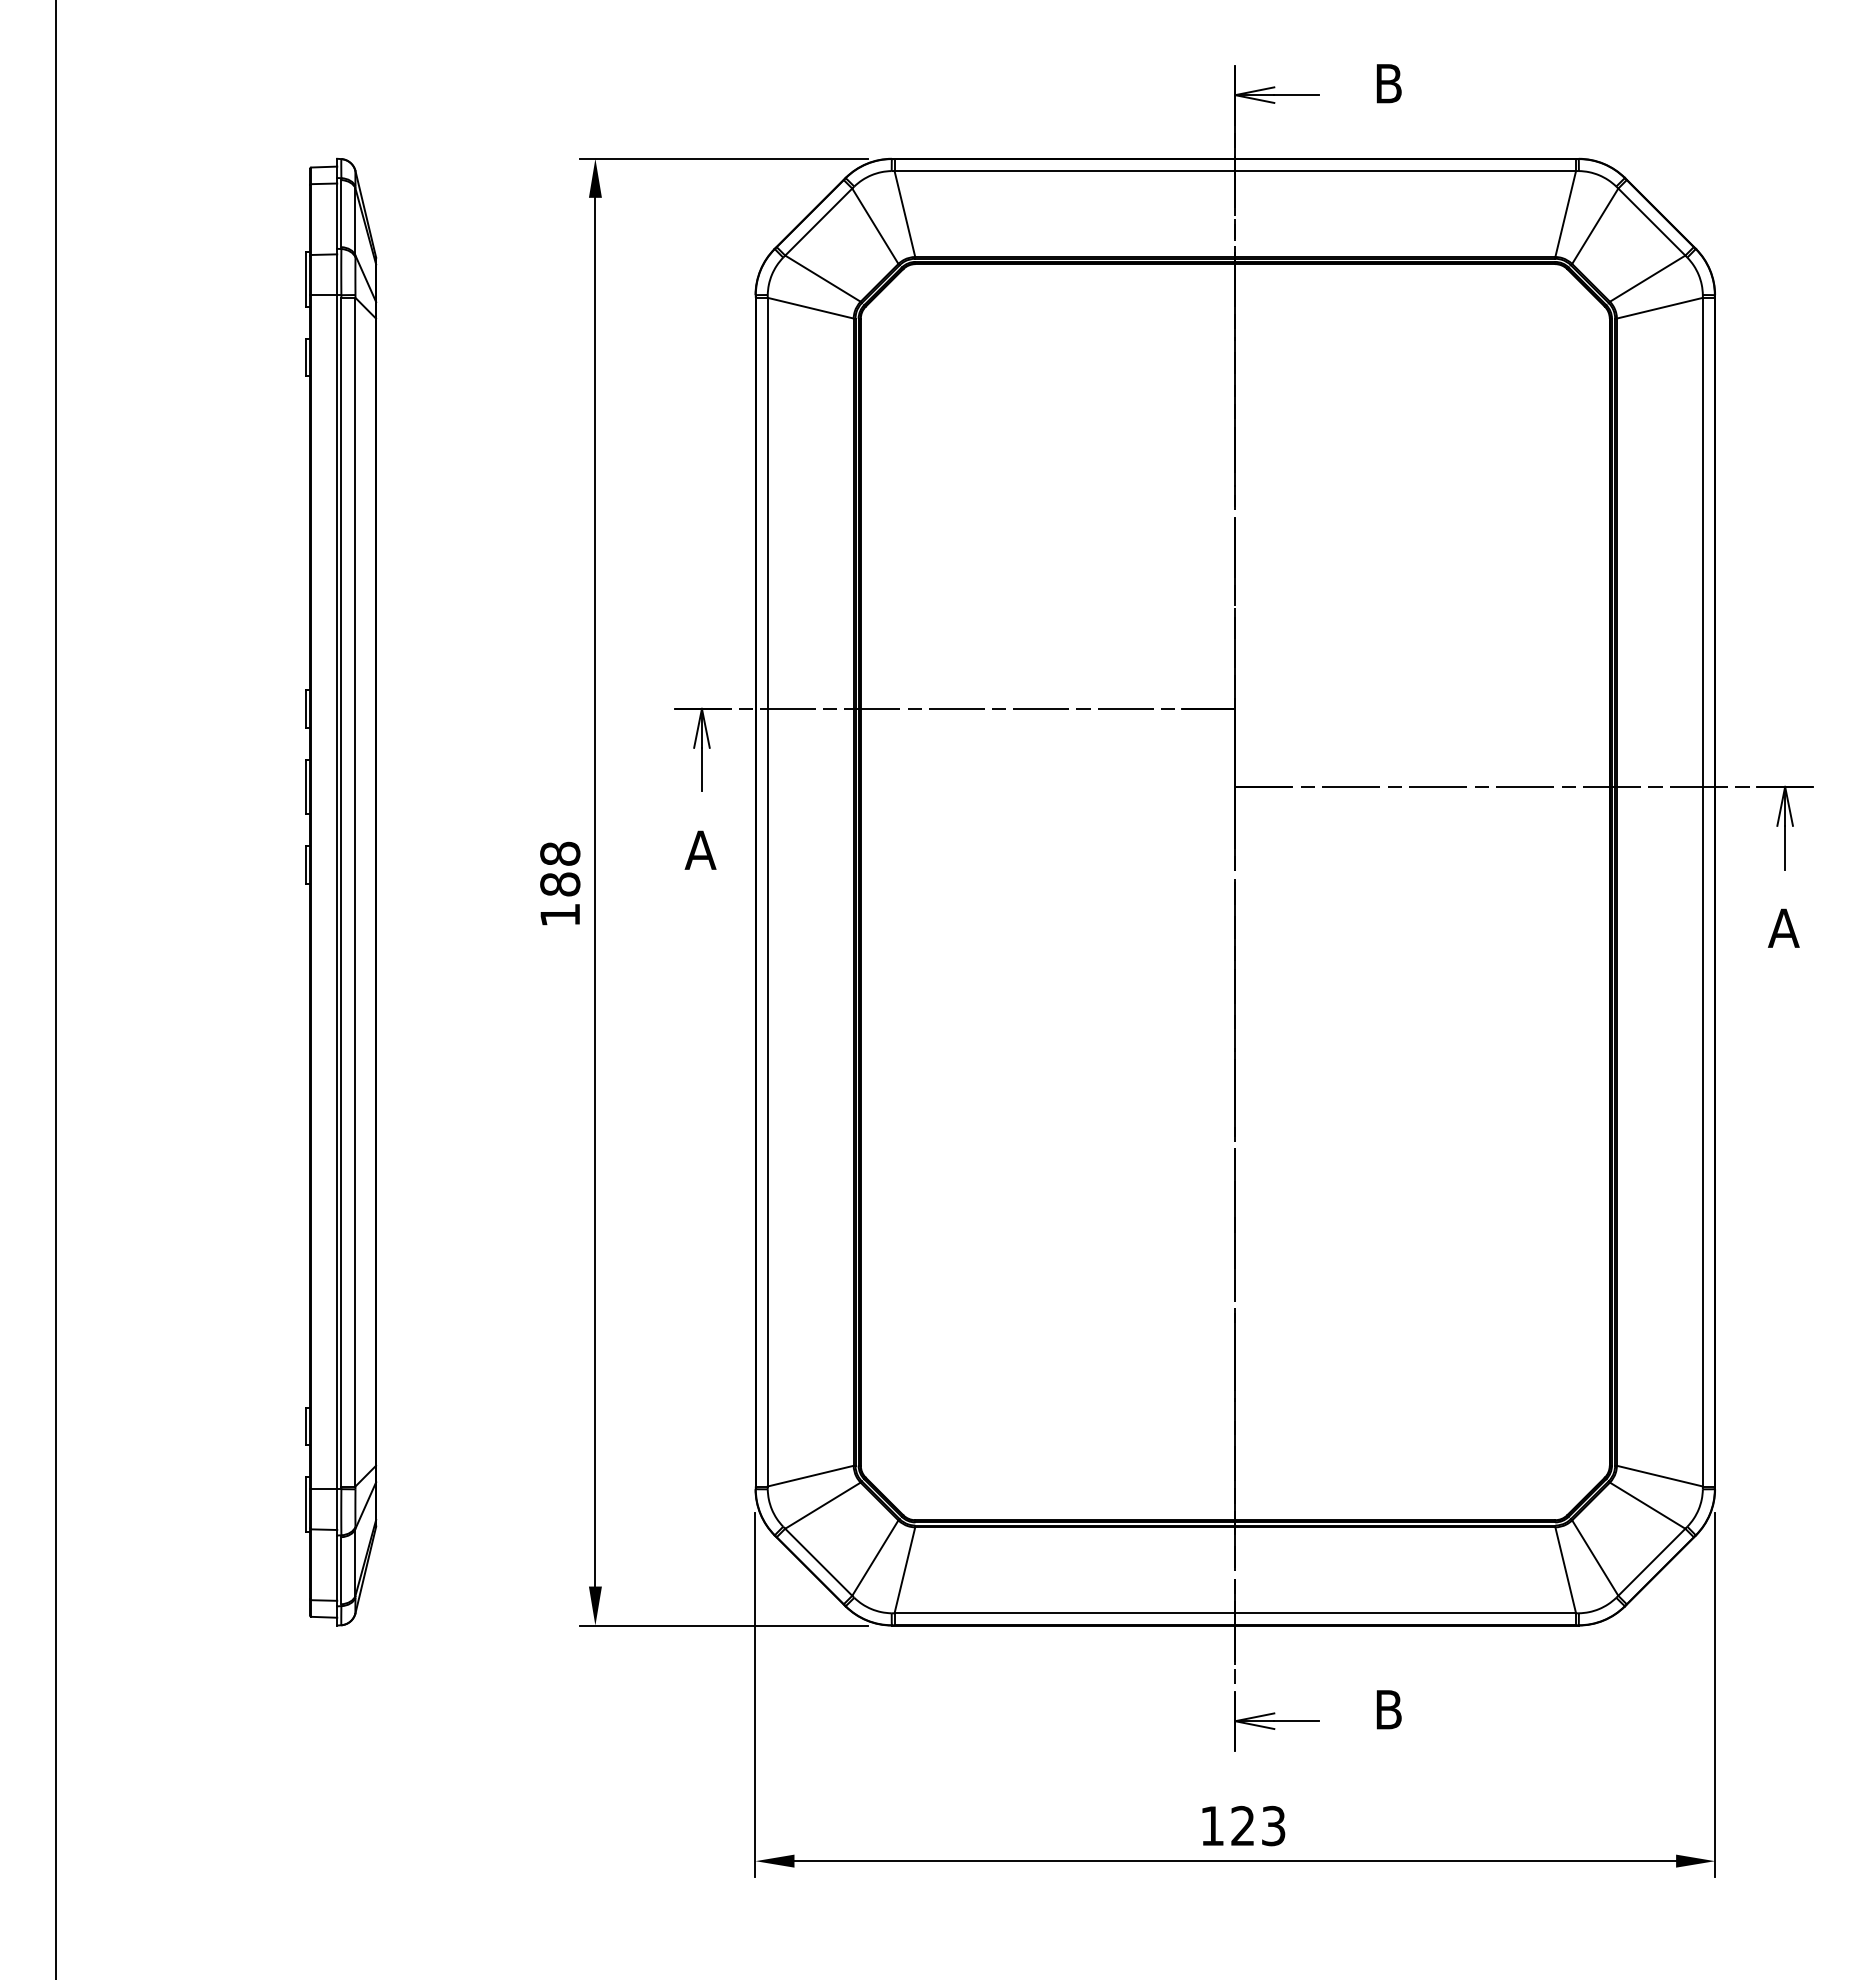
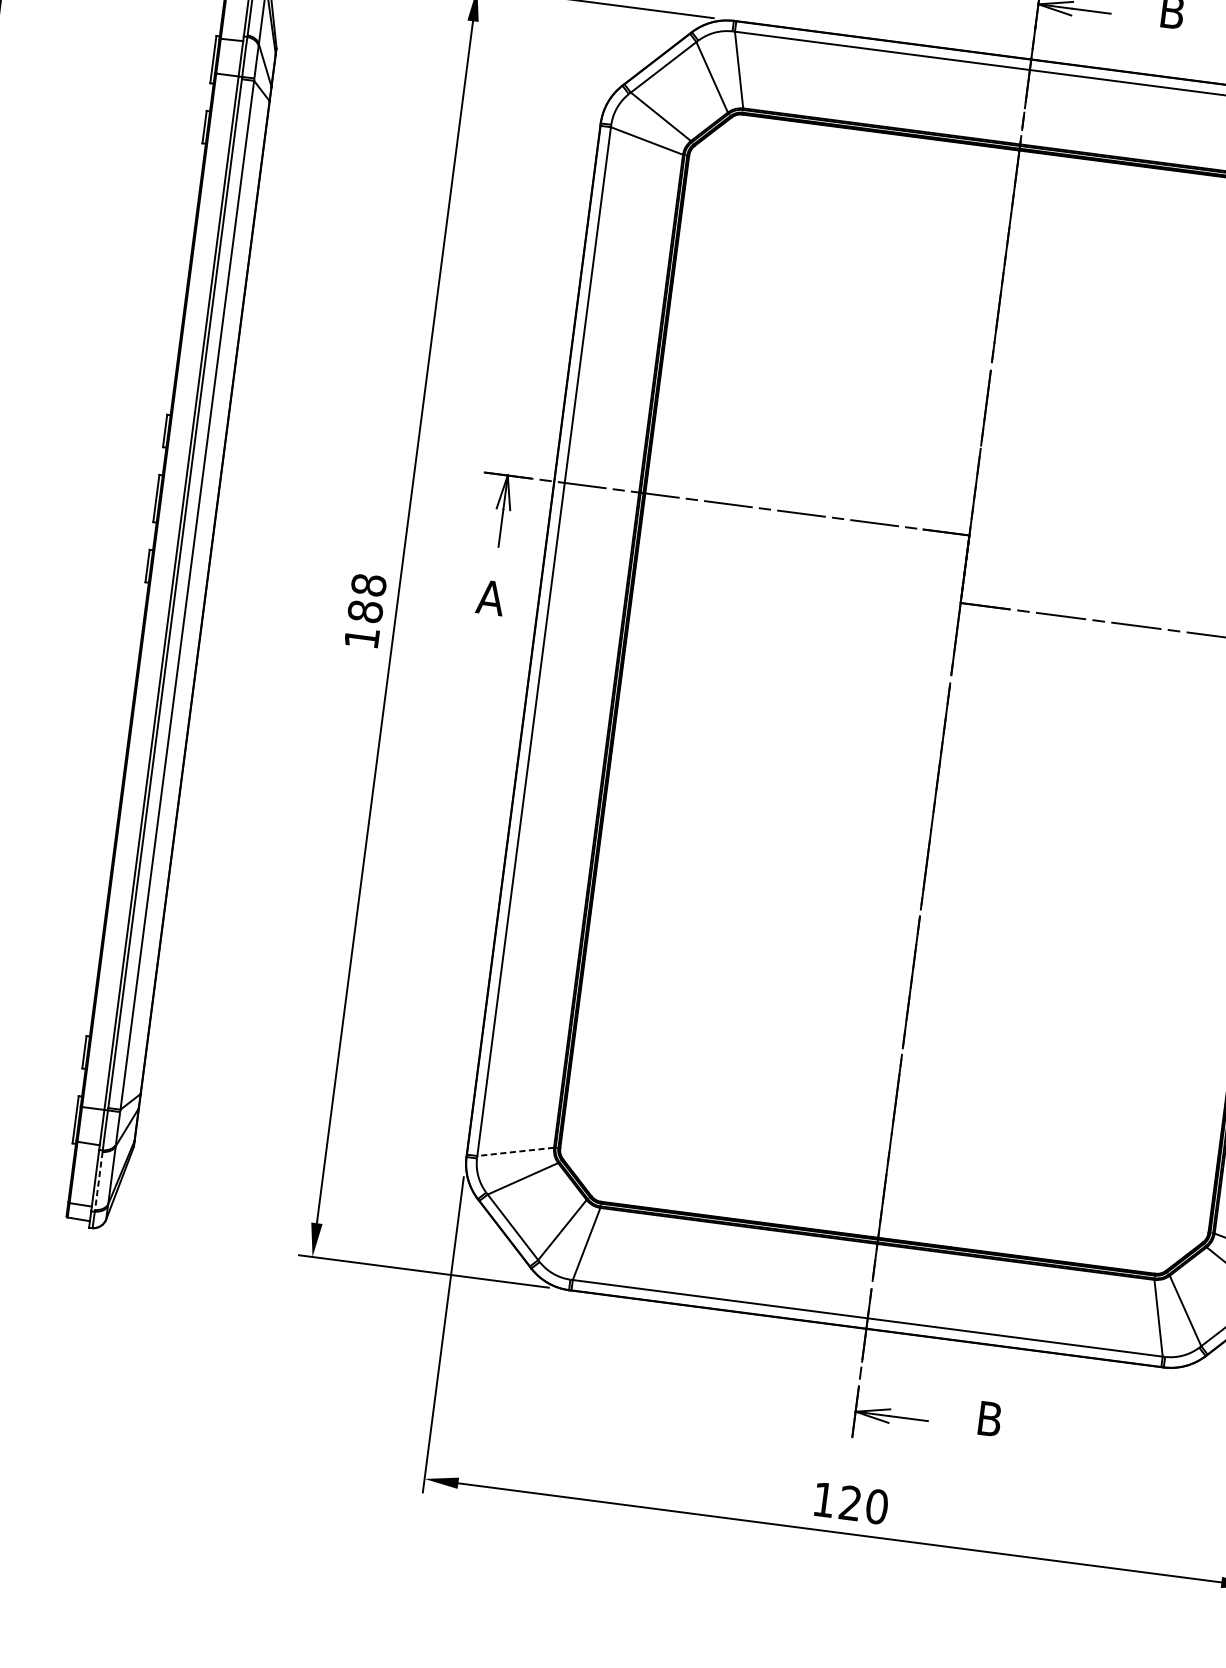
line: (810, 1476) -> (515, 1152), solid -> dashed
line: (341, 1570) -> (98, 1180), solid -> dashed
text: (1273, 1826) -> (876, 1507), 123 -> 120

